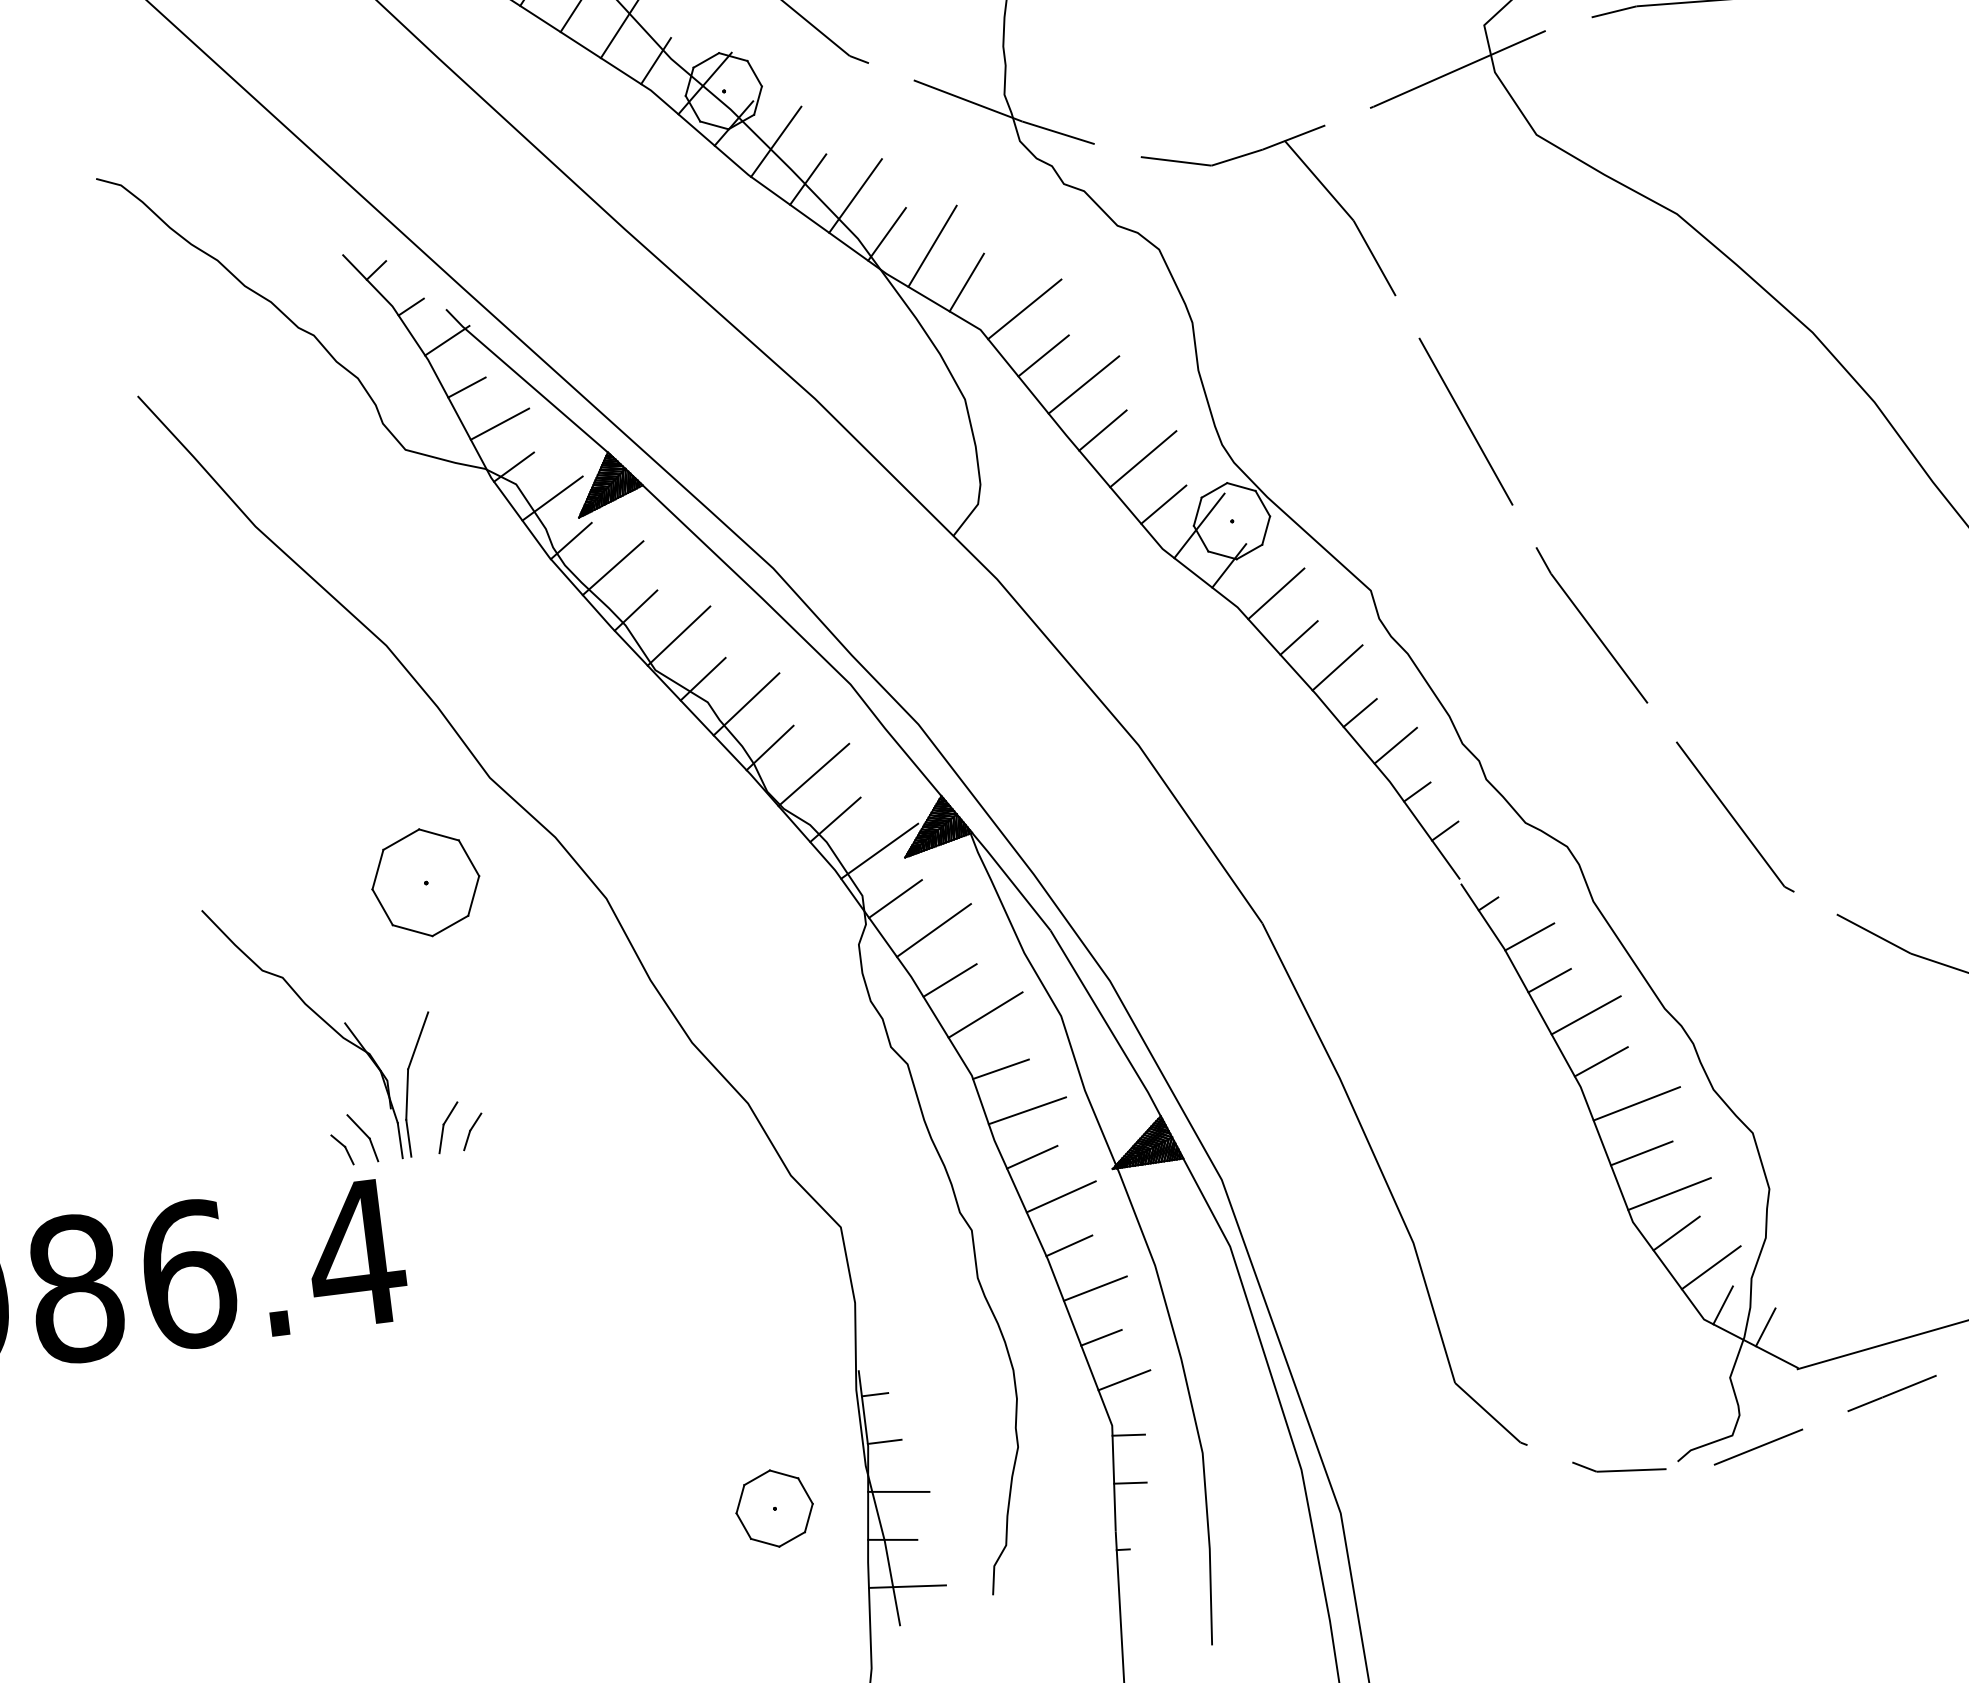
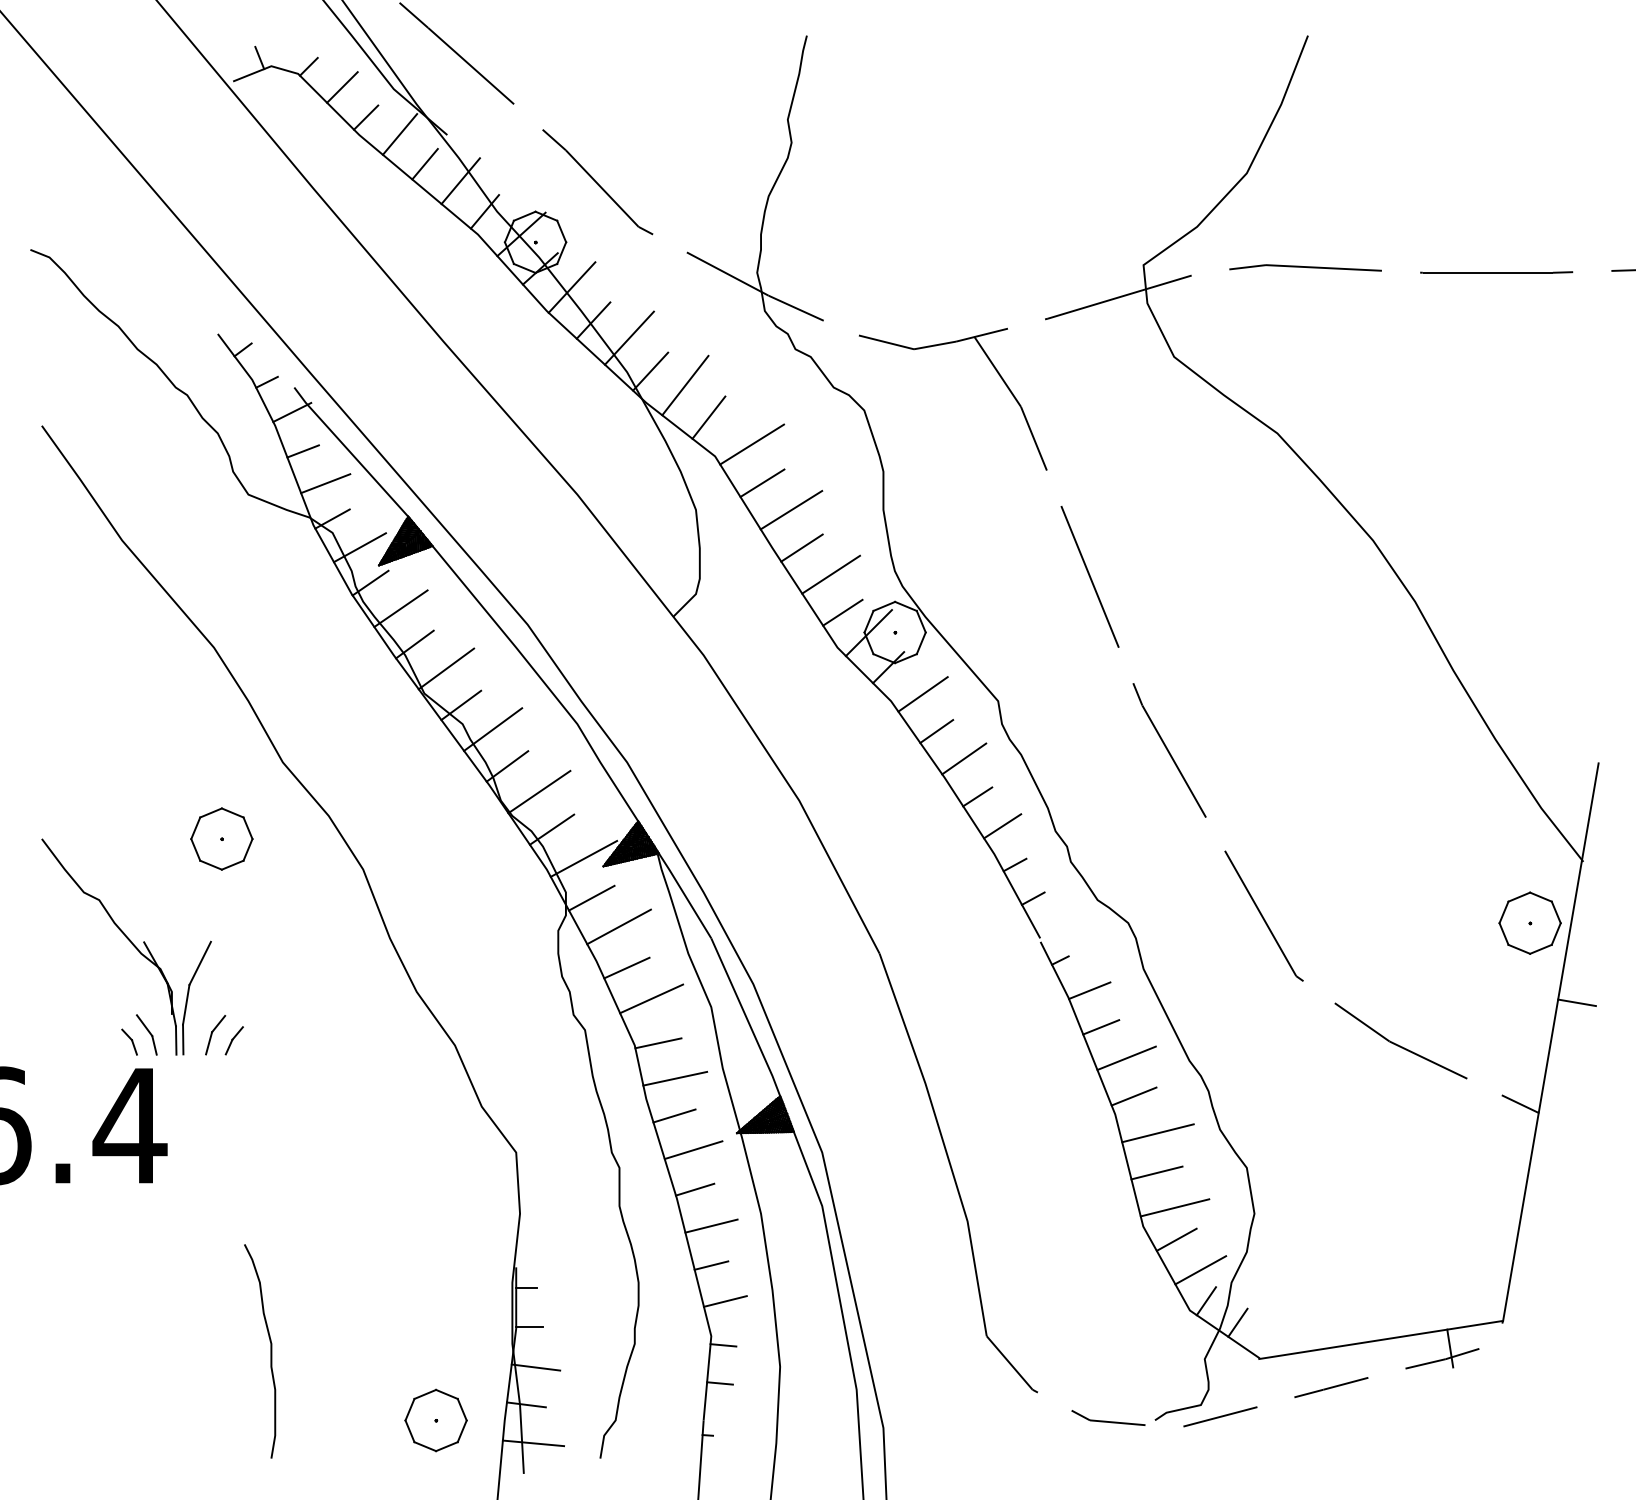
part: (425, 882) -> (221, 838), size x0.71
part: (773, 1508) -> (435, 1420), moved
curve: (565, 1513) -> (270, 1351), added

